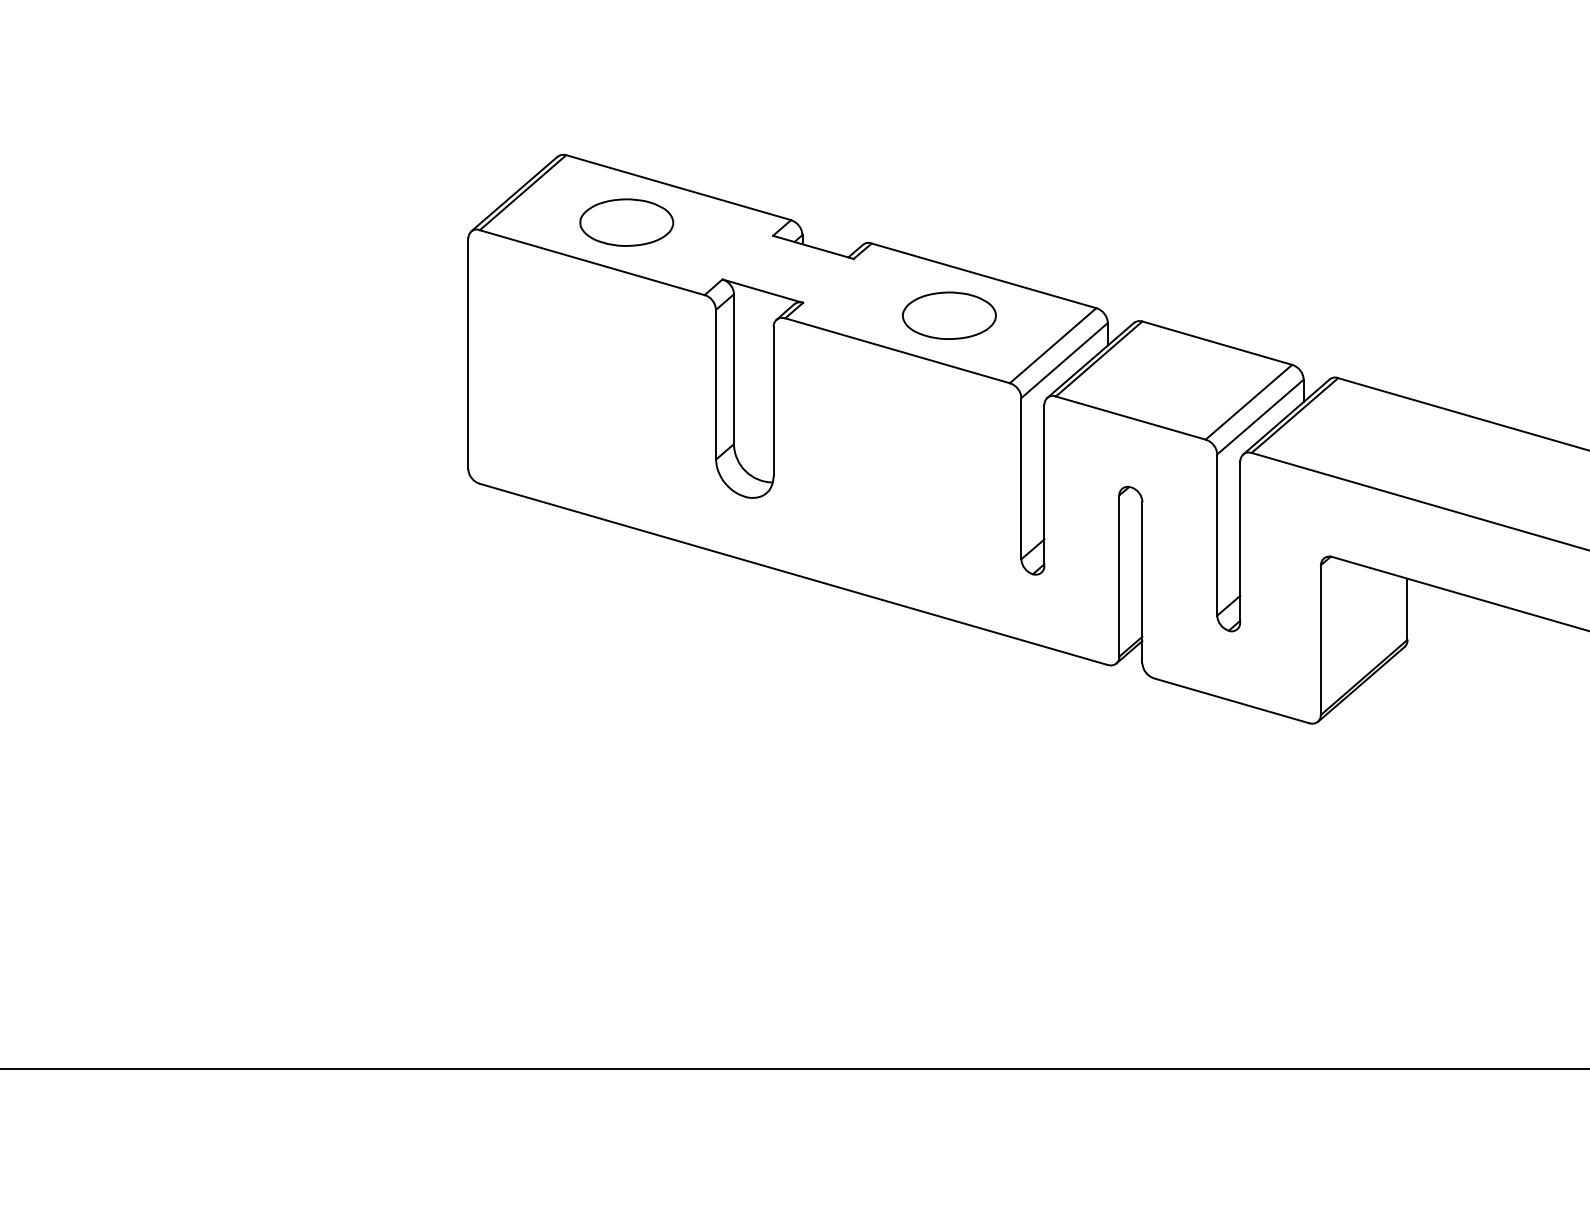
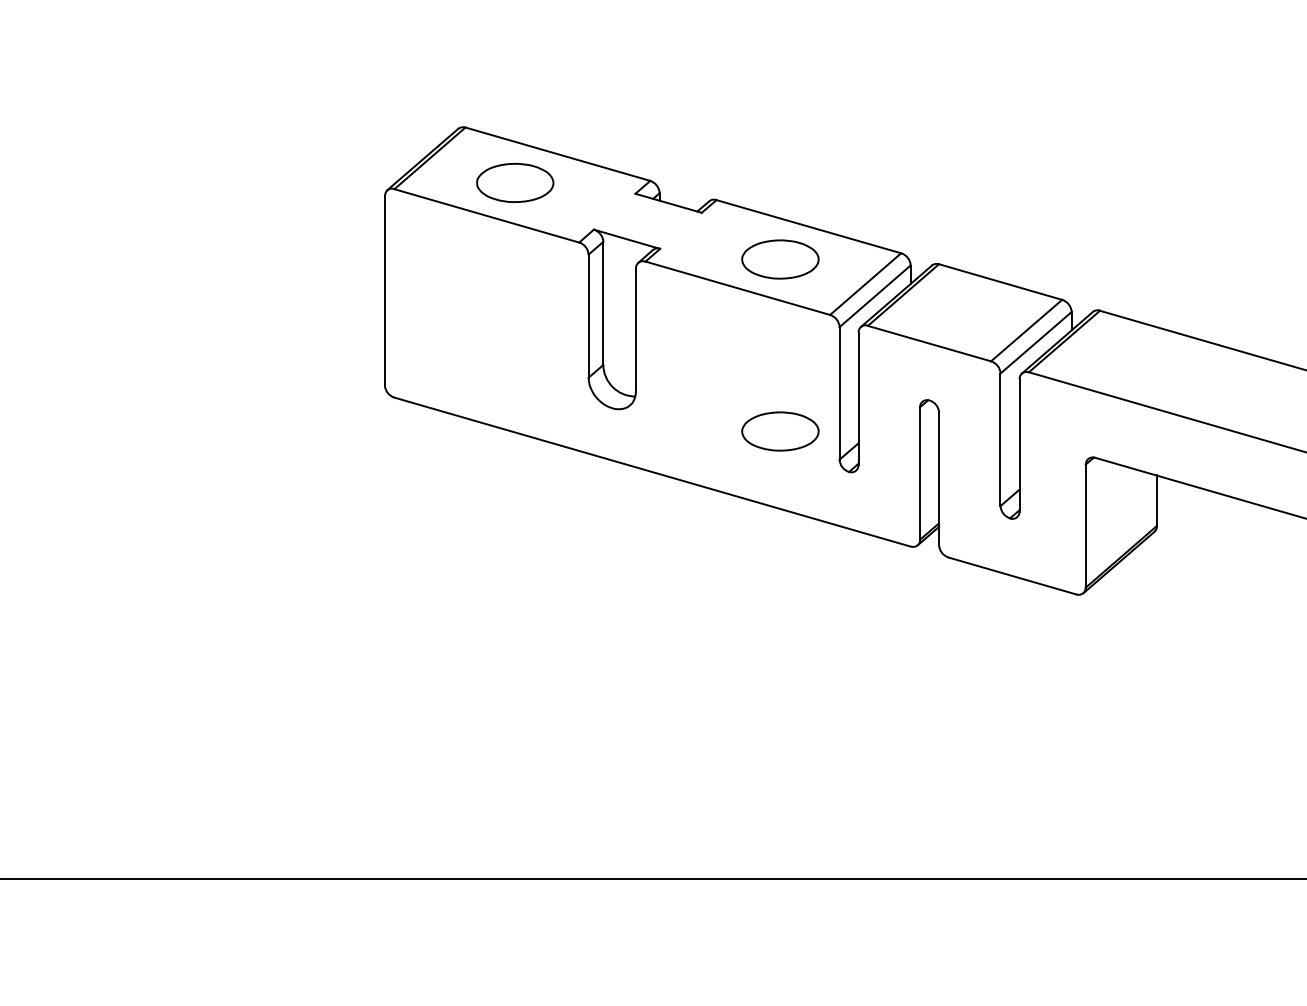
part: (949, 525) -> (780, 431), added

